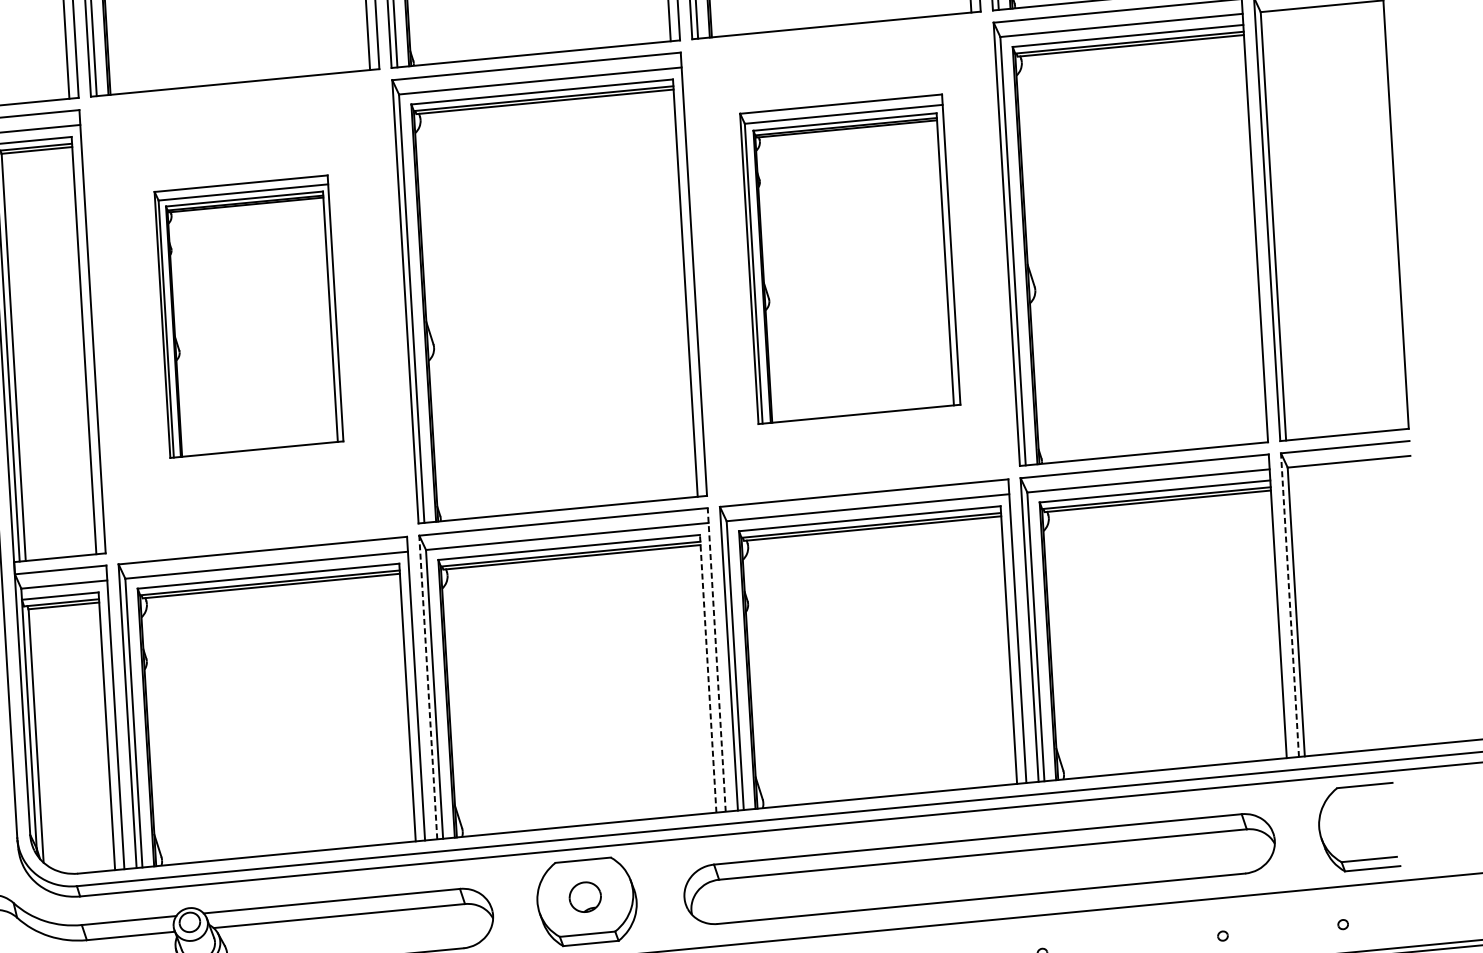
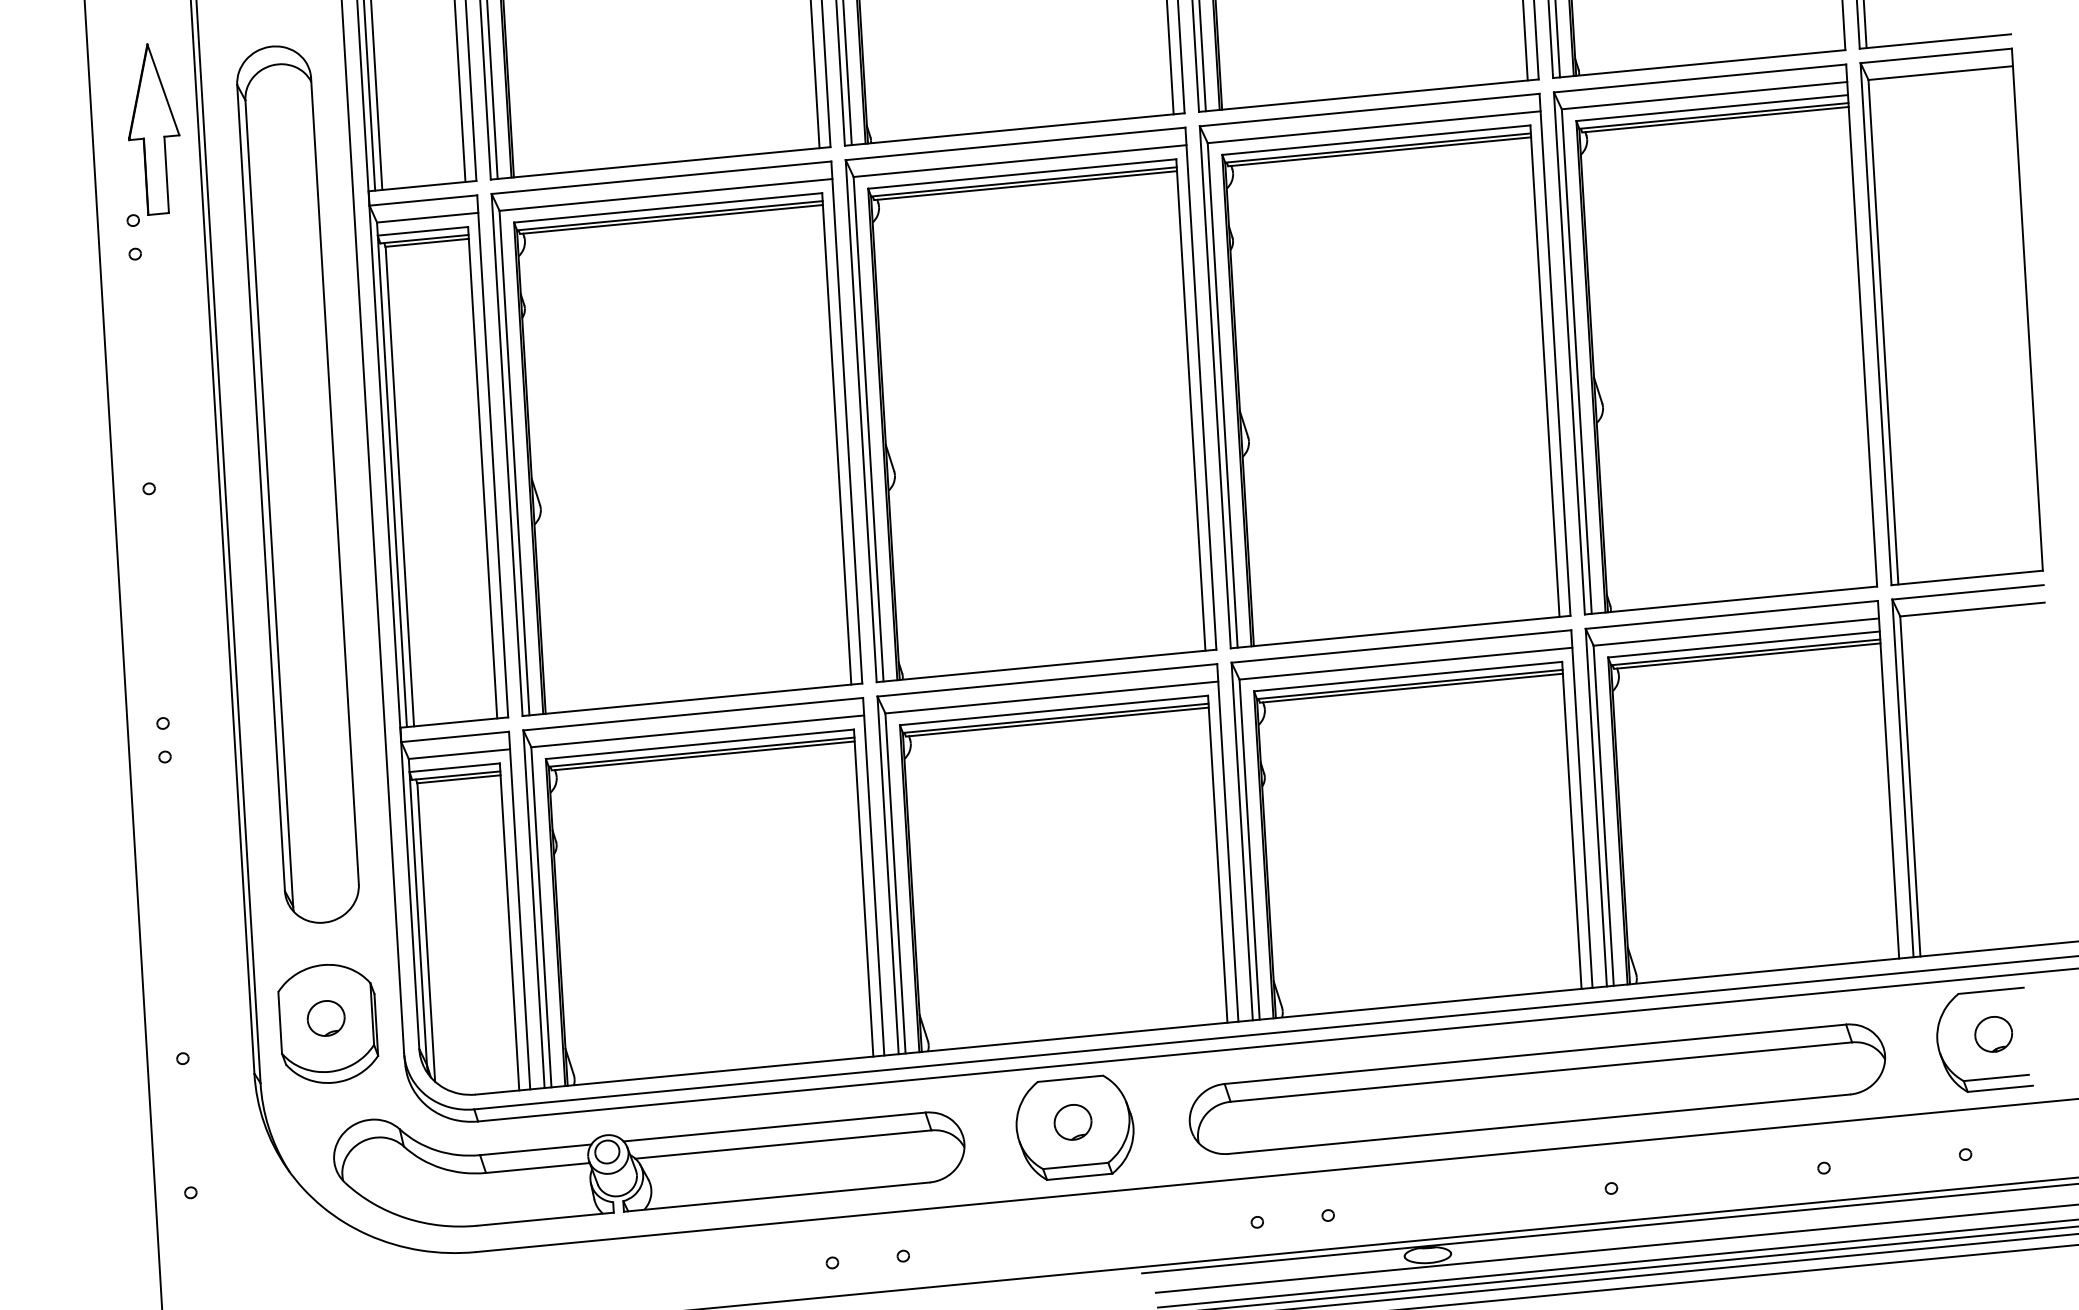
part: (849, 258) -> (1384, 370), size x1.43
part: (248, 316) -> (676, 438), size x1.67
line: (1289, 604) -> (1902, 777), dashed -> solid
line: (716, 659) -> (1227, 842), dashed -> solid
line: (707, 674) -> (1217, 859), dashed -> solid
line: (428, 686) -> (888, 874), dashed -> solid
part: (1366, 822) -> (1993, 1034), added

